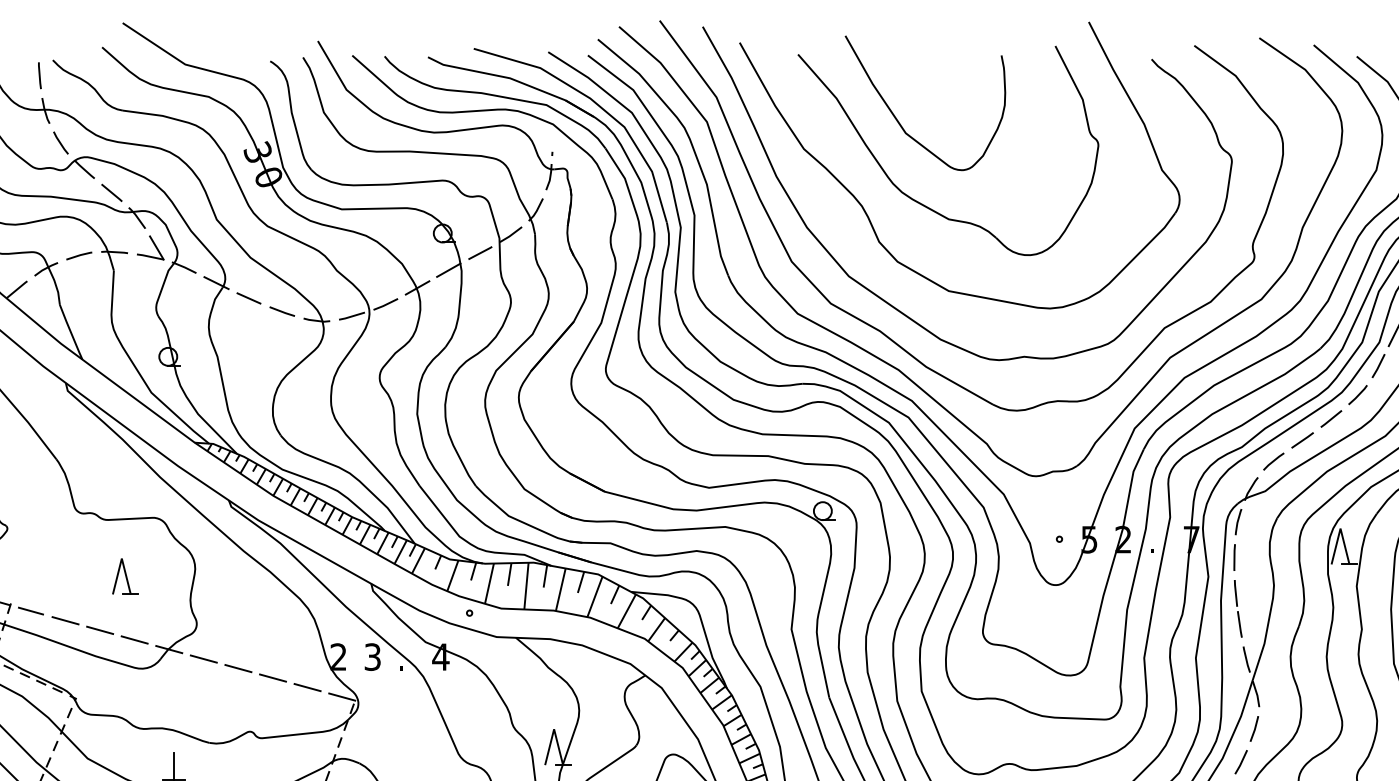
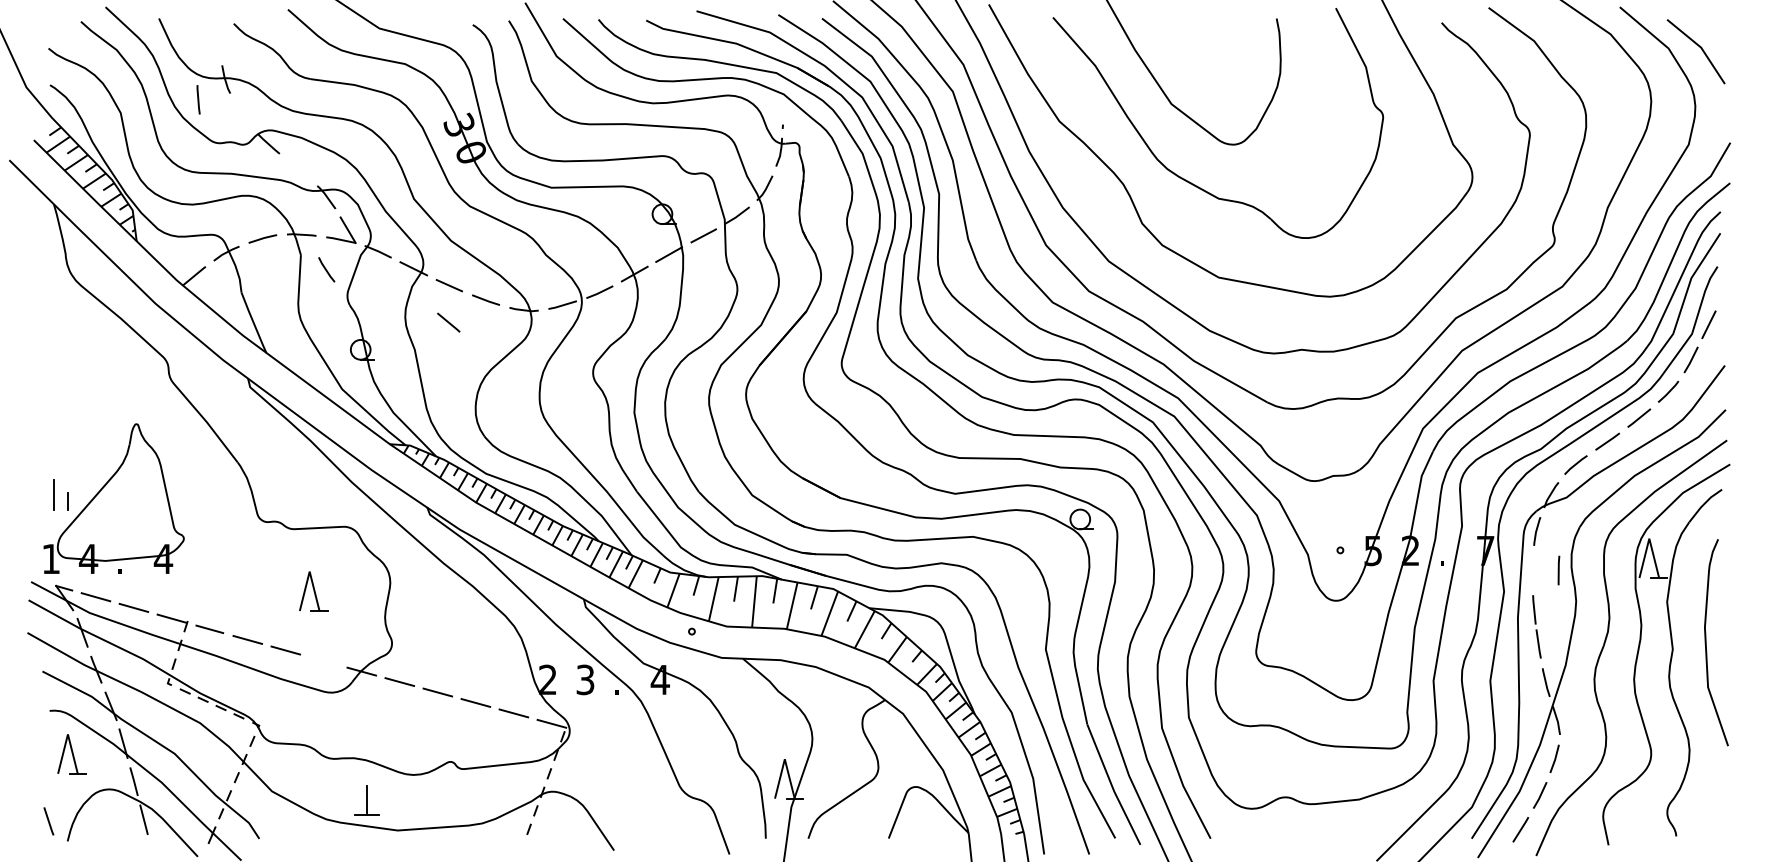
line: (39, 75) -> (198, 99), moved
line: (60, 142) -> (326, 269), moved
line: (111, 192) -> (448, 322), moved
line: (1234, 557) -> (1558, 570), moved
line: (134, 640) -> (323, 661), removed

